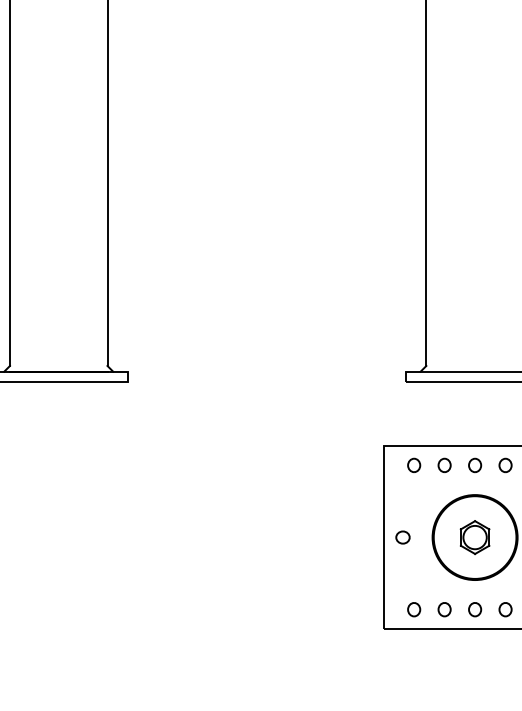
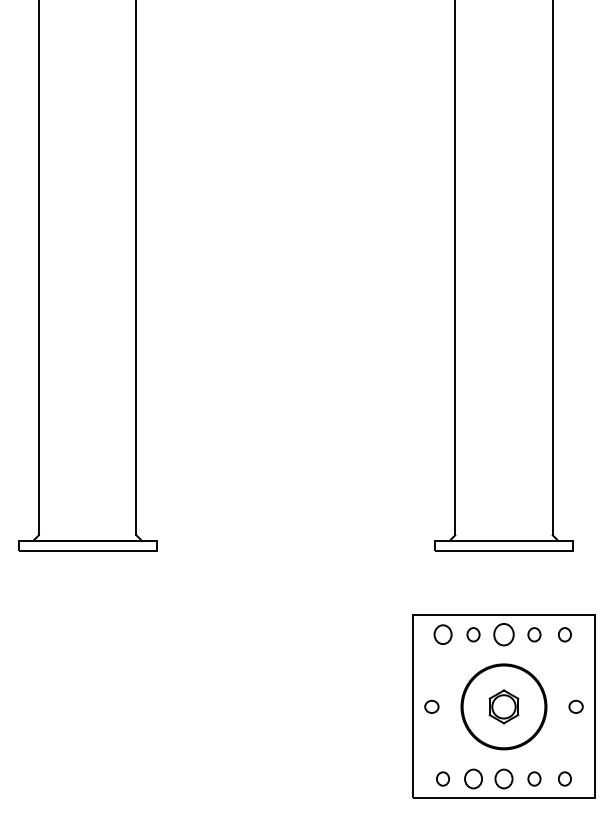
part: (413, 465) -> (442, 634), size x1.4
part: (474, 465) -> (503, 634), size x1.6
part: (444, 609) -> (473, 778), size x1.4
part: (474, 609) -> (503, 778), size x1.4

